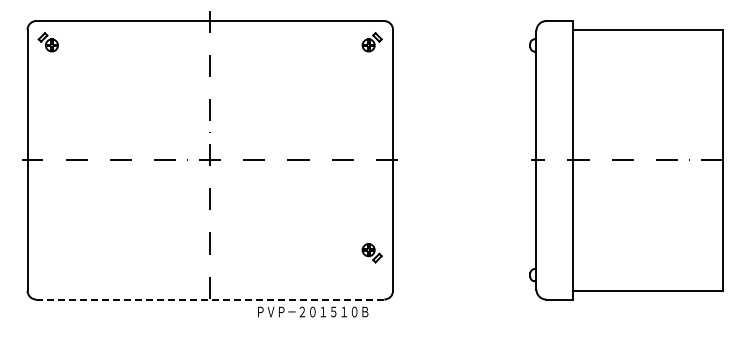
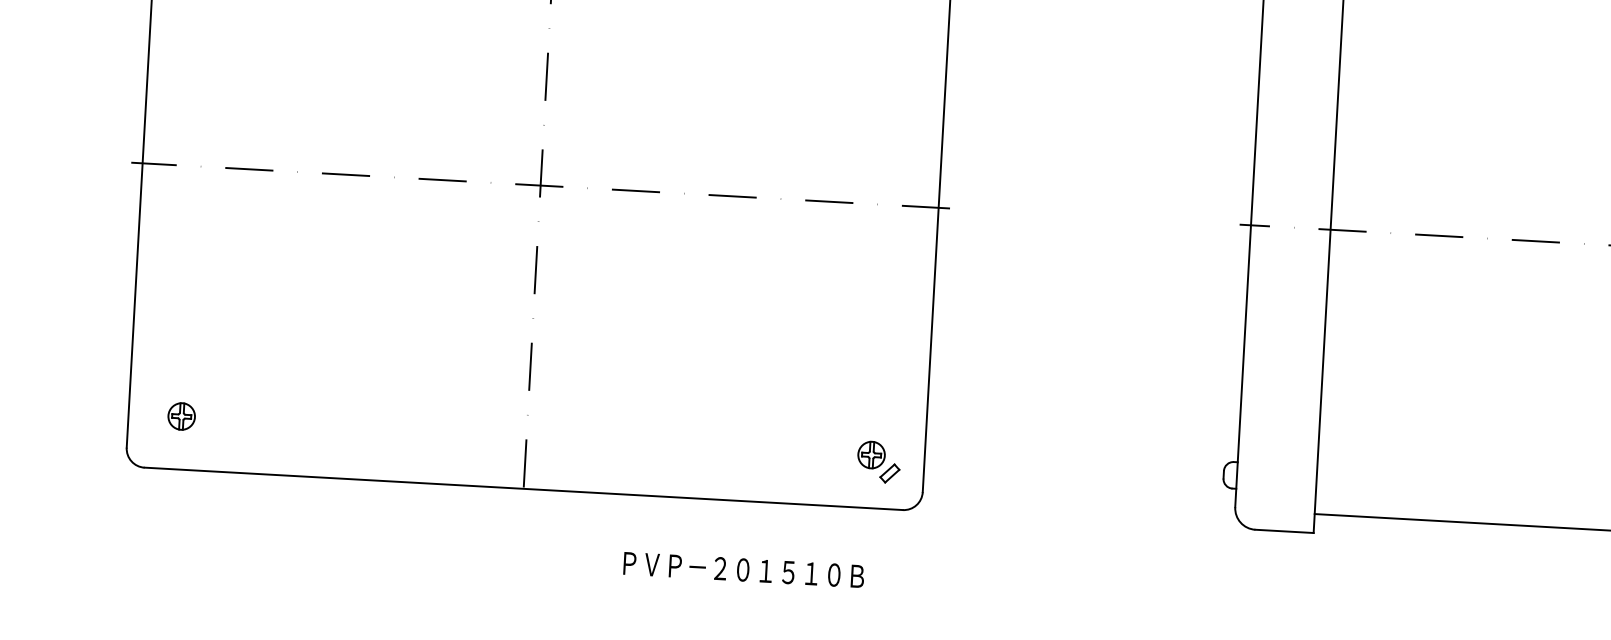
part: (371, 253) -> (877, 462), moved
part: (51, 275) -> (180, 417), added
line: (209, 299) -> (521, 488), dashed -> solid
text: (313, 311) -> (744, 568), moved

